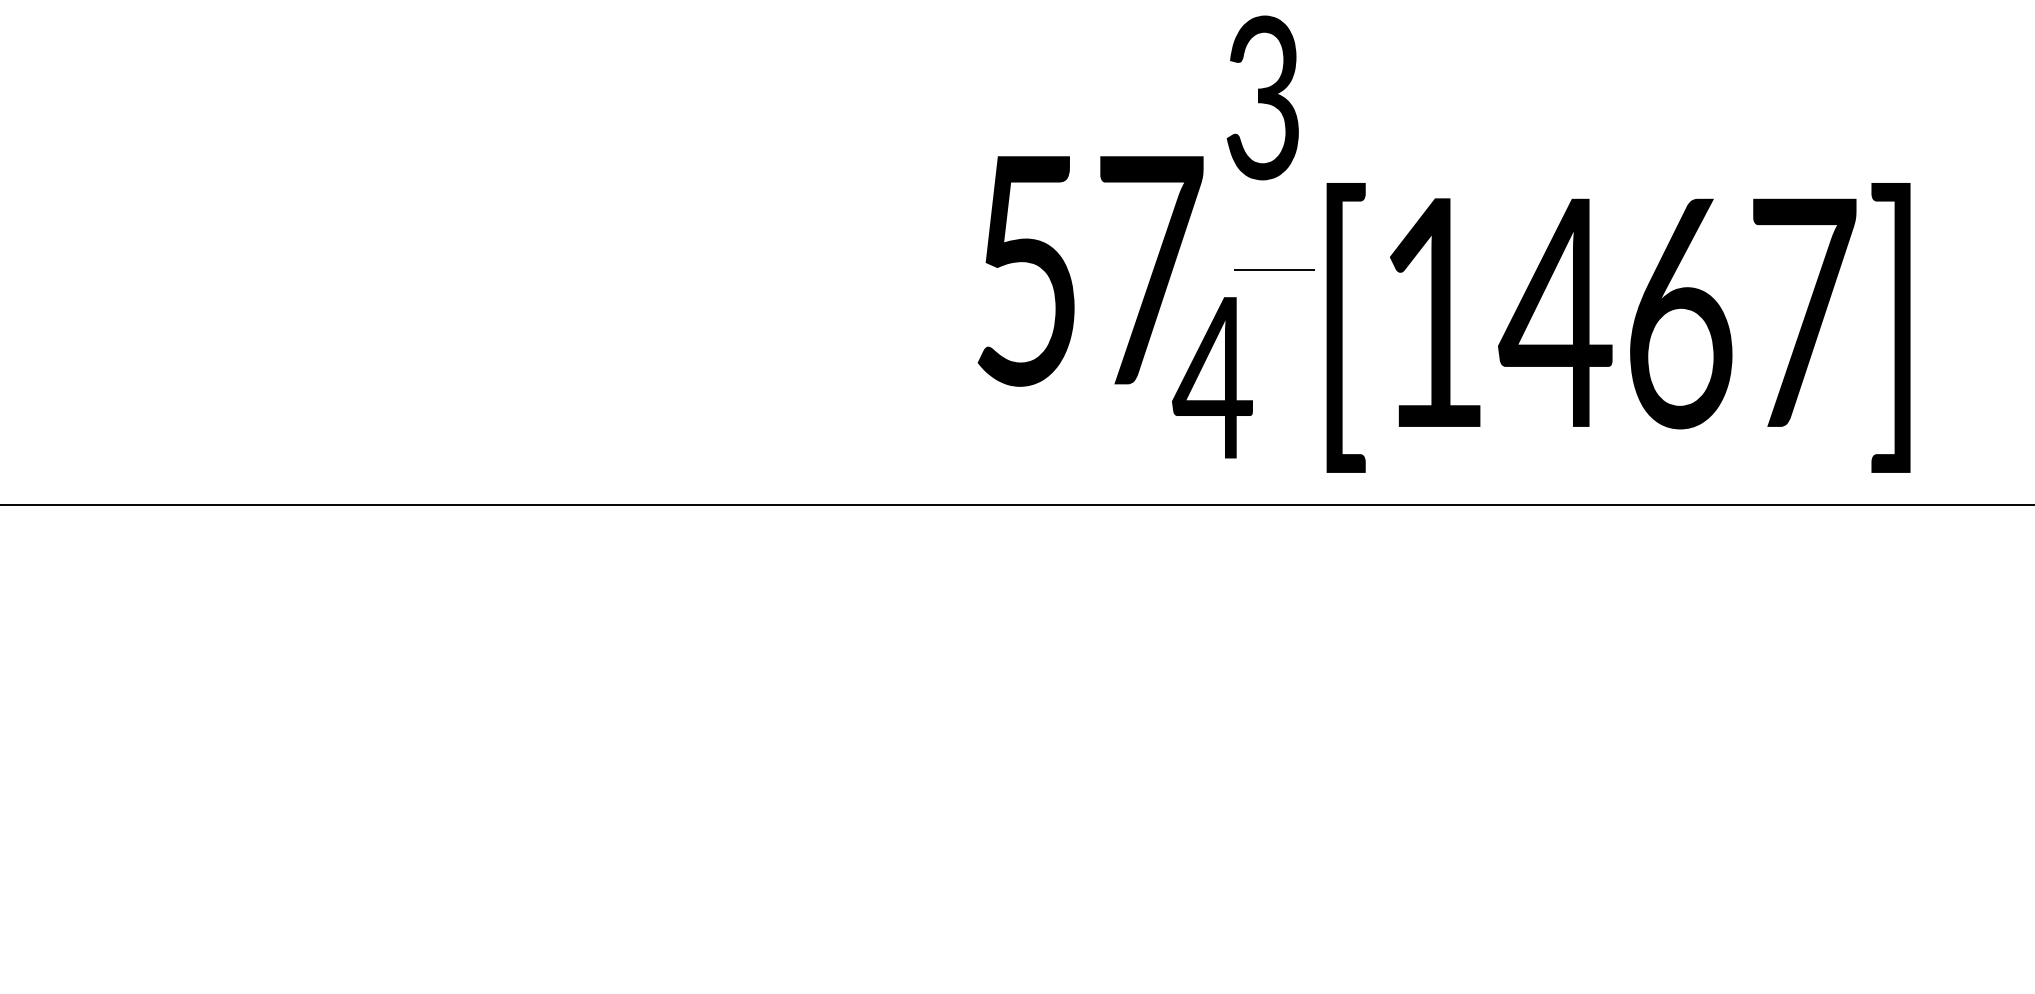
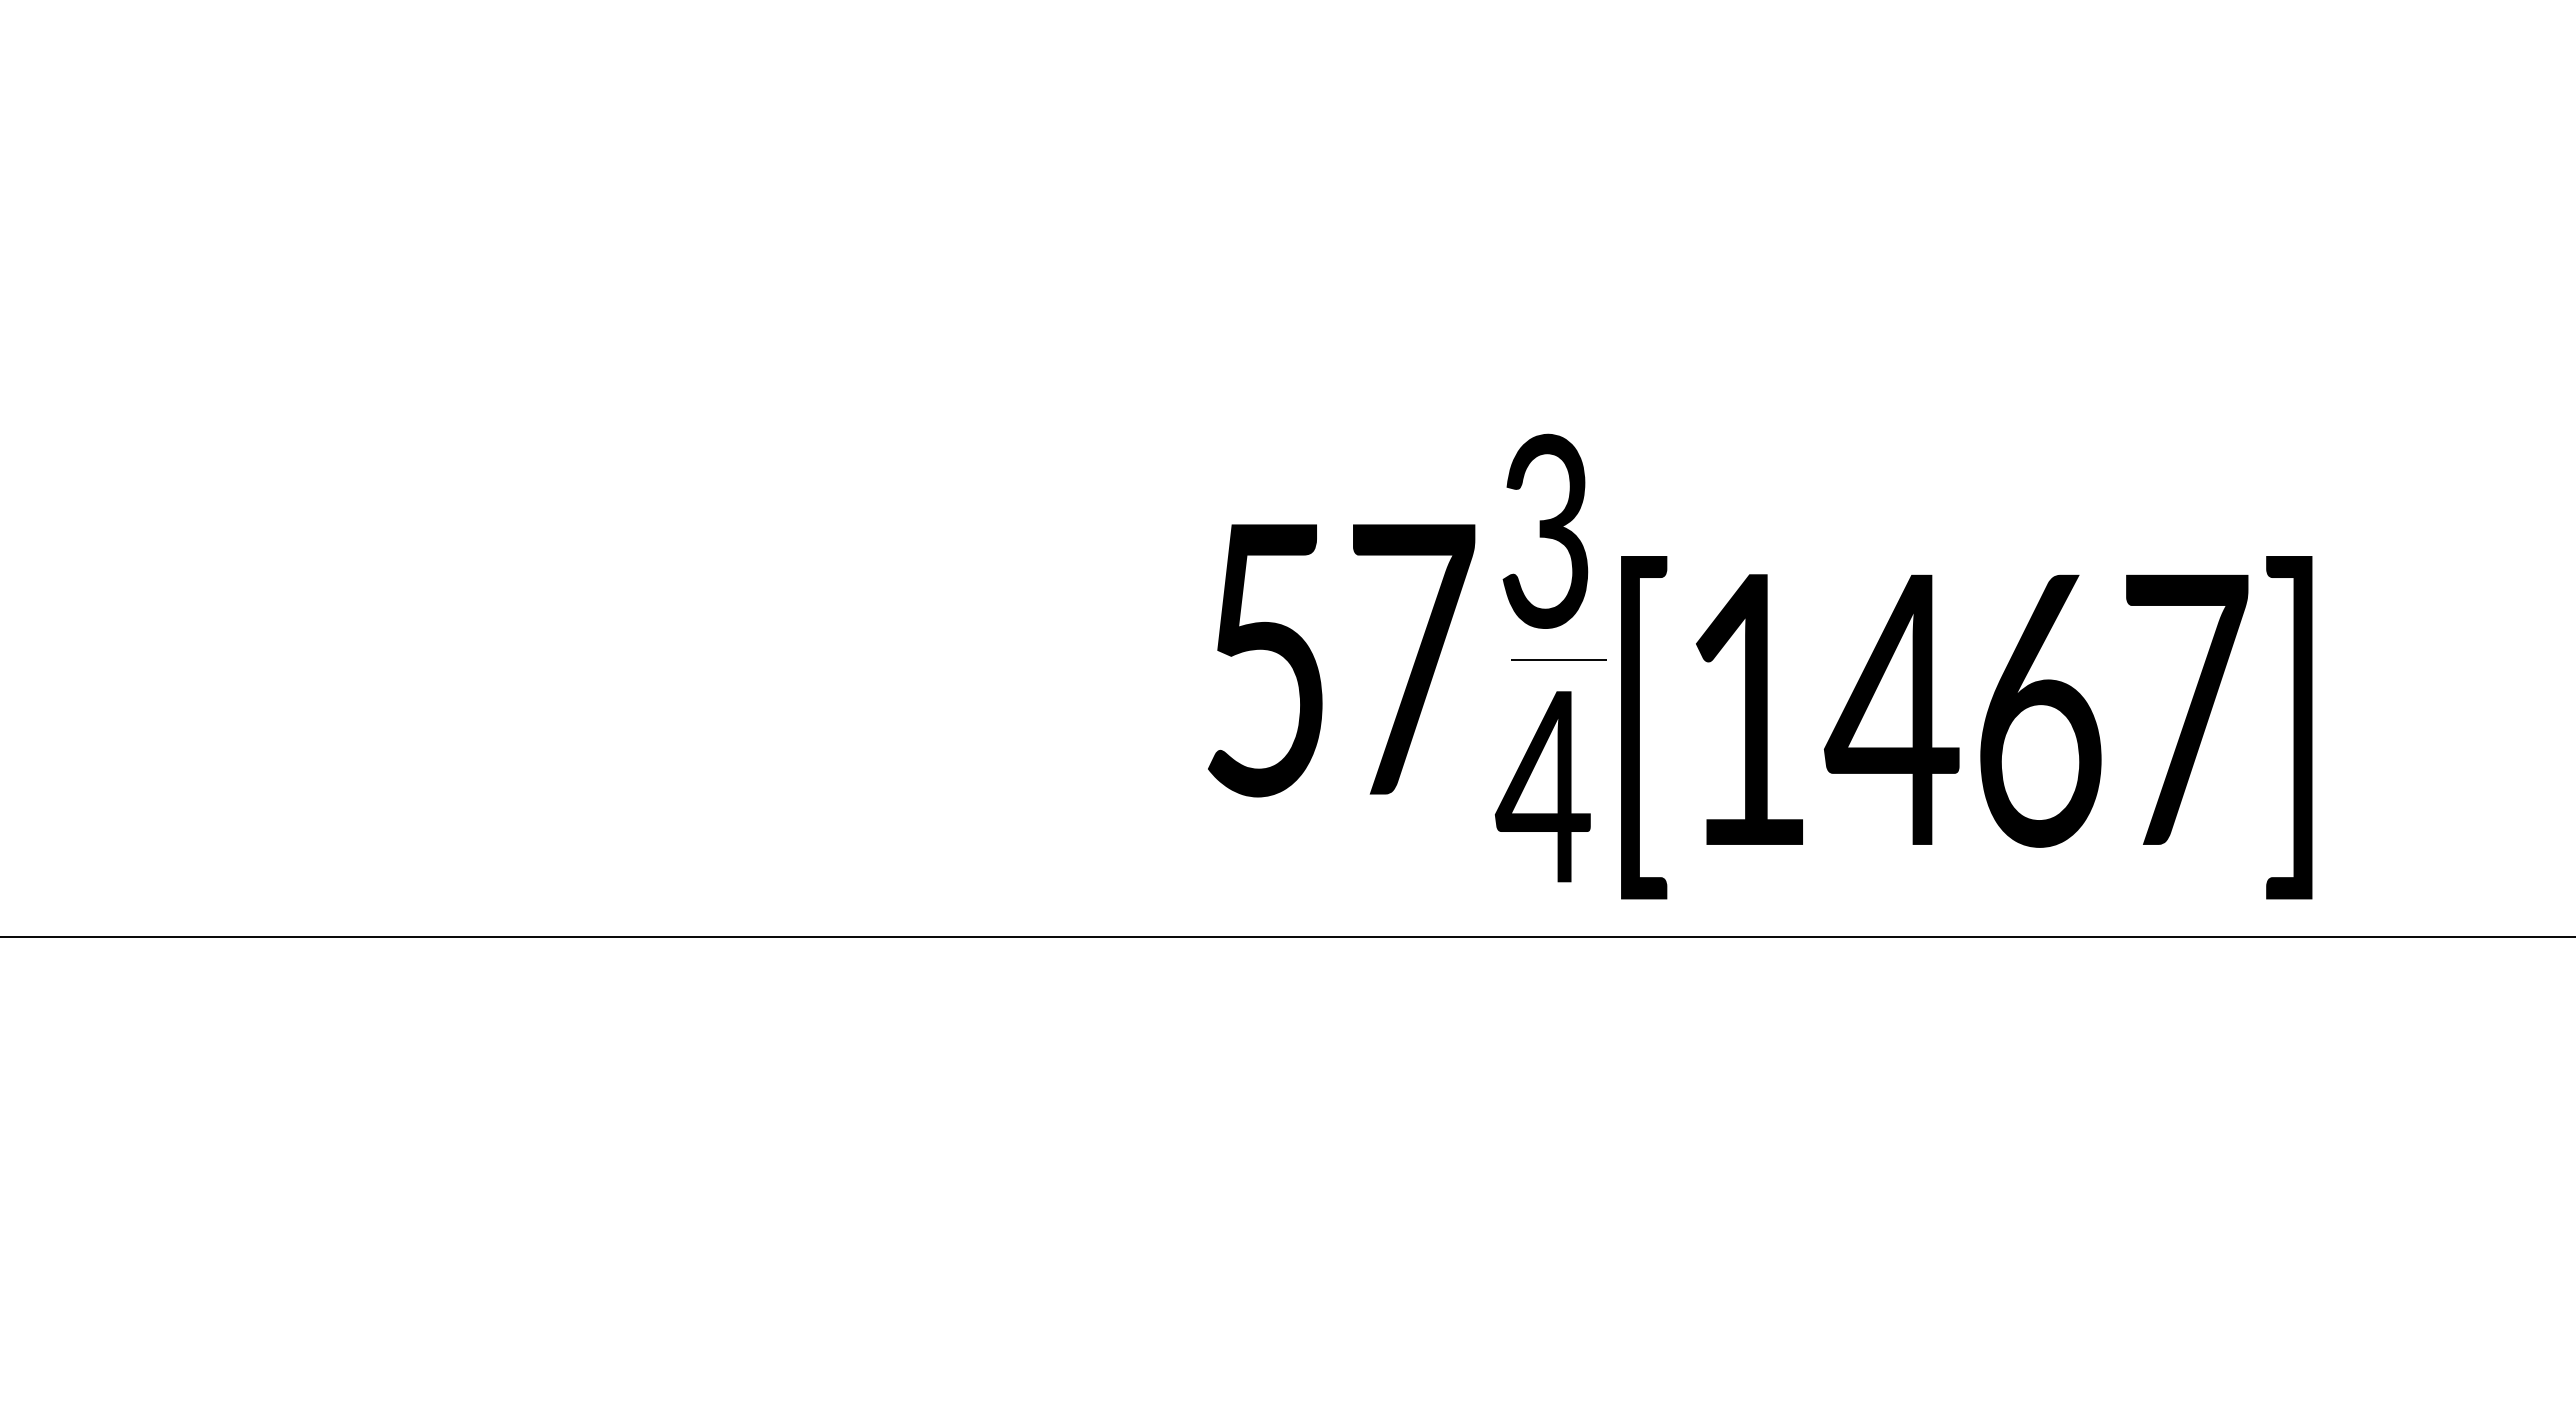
text: (1262, 97) -> (1545, 530), moved
text: (1212, 377) -> (1542, 786), moved

